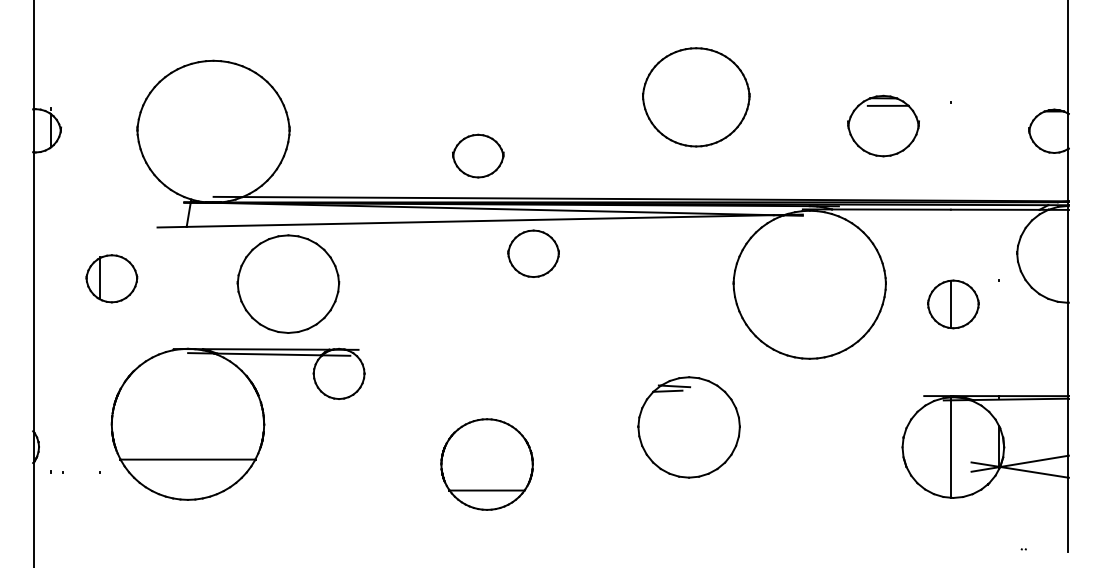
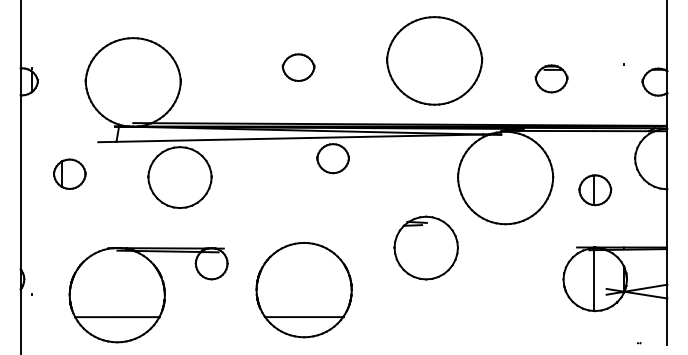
part: (695, 96) -> (434, 60), size x1.43
part: (883, 125) -> (551, 78), size x0.71
part: (478, 155) -> (298, 67), moved
part: (237, 424) -> (148, 295), moved
part: (687, 426) -> (425, 247), moved
part: (486, 464) -> (303, 290), size x1.67

